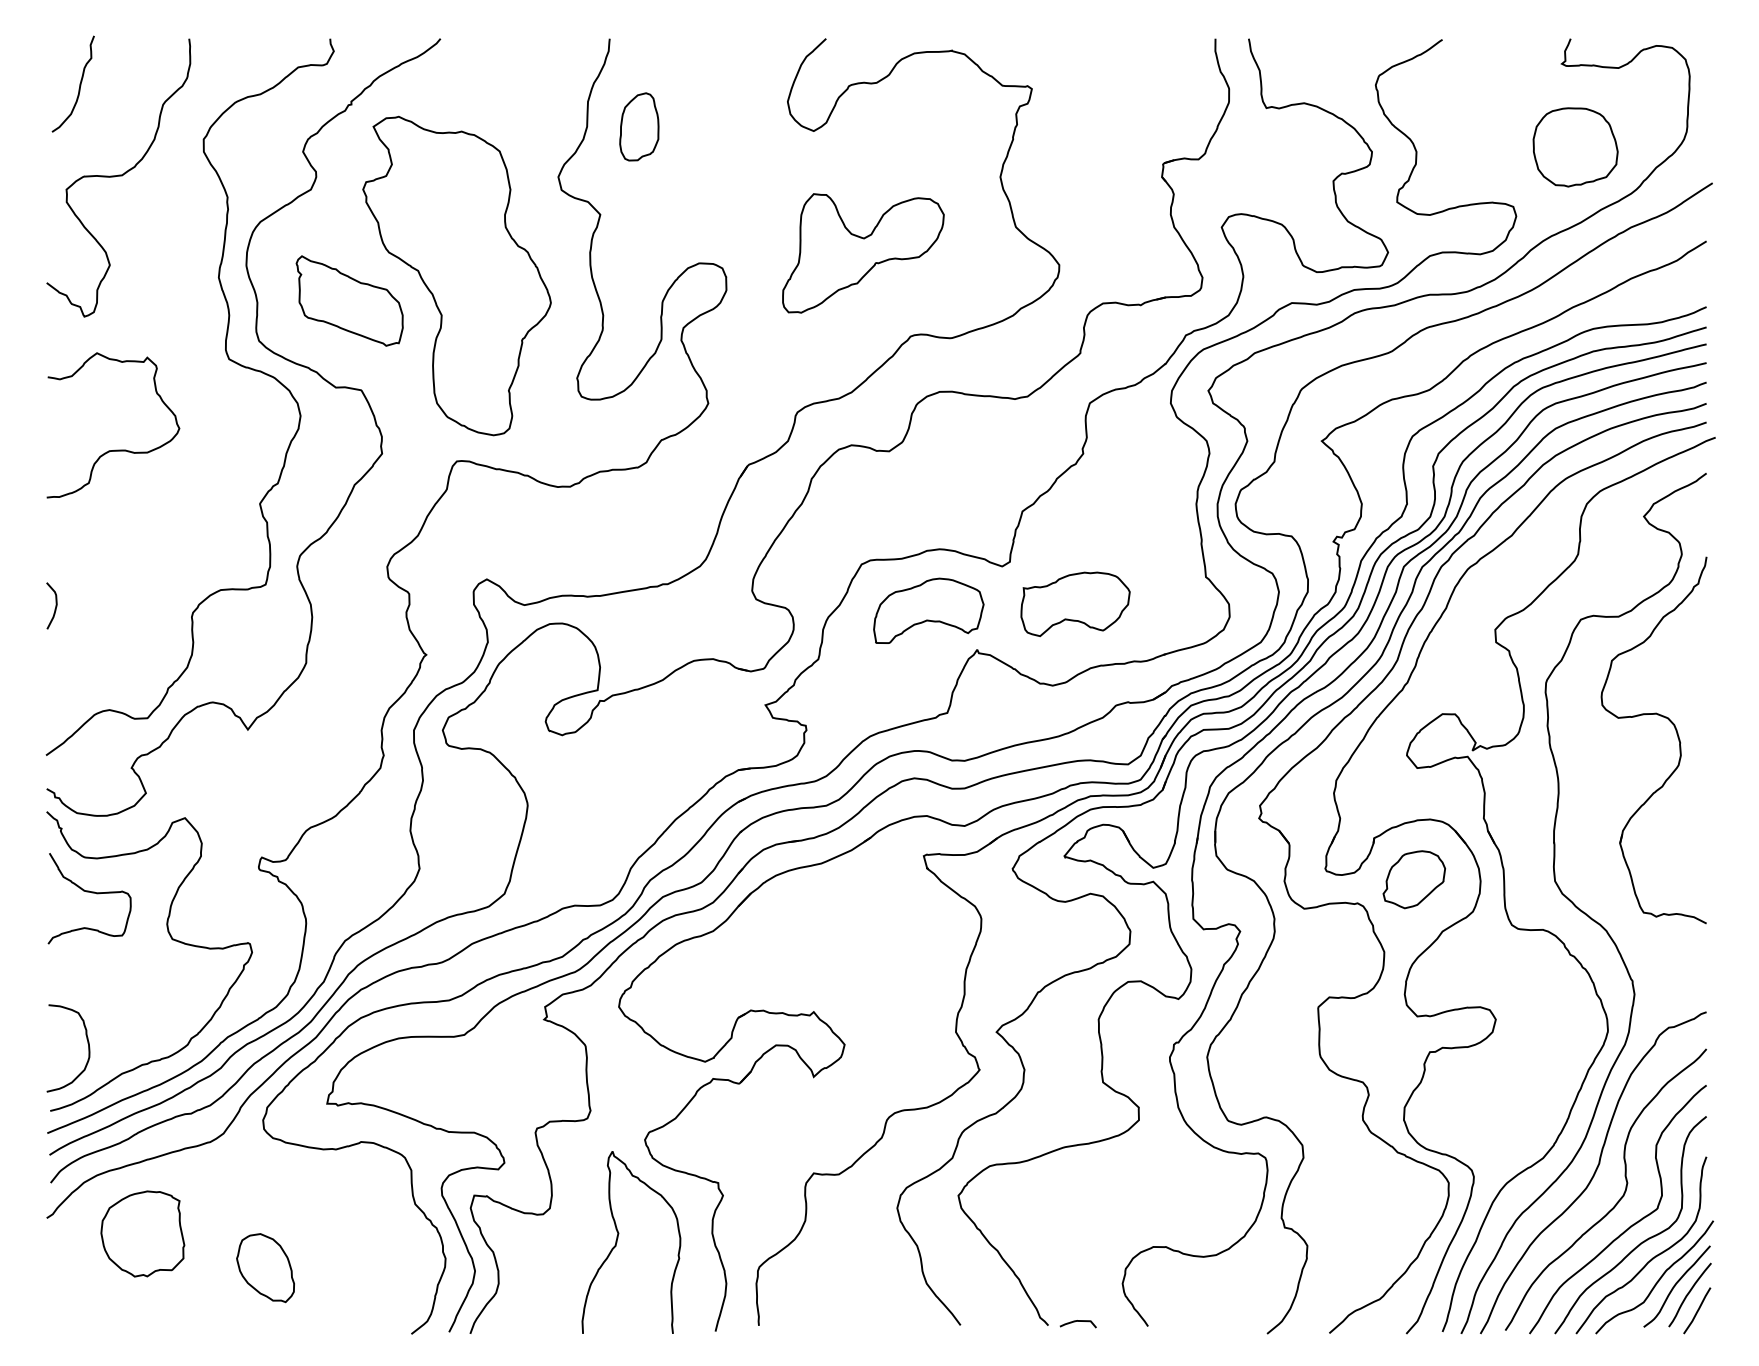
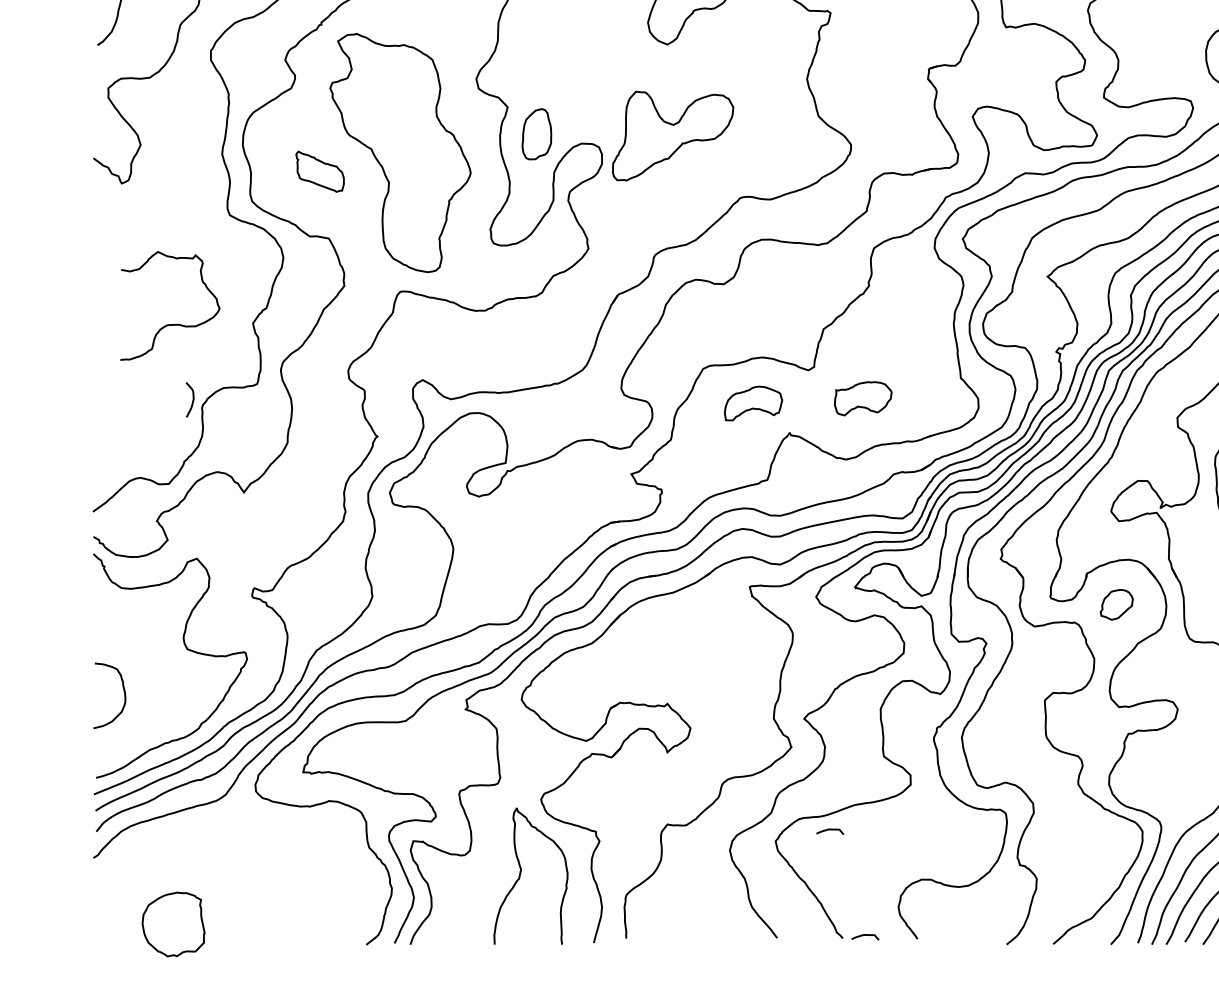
part: (639, 126) -> (537, 133), moved
part: (863, 253) -> (673, 136), moved
part: (349, 300) -> (319, 171), size x0.6
curve: (115, 449) -> (171, 324), moved
part: (1075, 604) -> (863, 398), size x0.7
curve: (55, 605) -> (192, 399), moved
part: (928, 610) -> (753, 403), size x0.7
part: (1413, 879) -> (1116, 604), size x0.7
curve: (91, 893) -> (126, 615), removed
curve: (87, 1043) -> (123, 692), moved
curve: (1028, 1181) -> (828, 830), added
part: (142, 1233) -> (173, 924), moved
part: (265, 1268) -> (257, 895), removed

